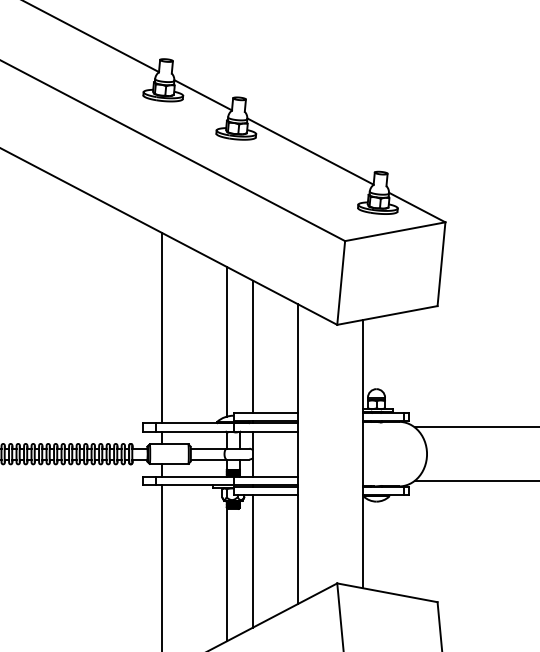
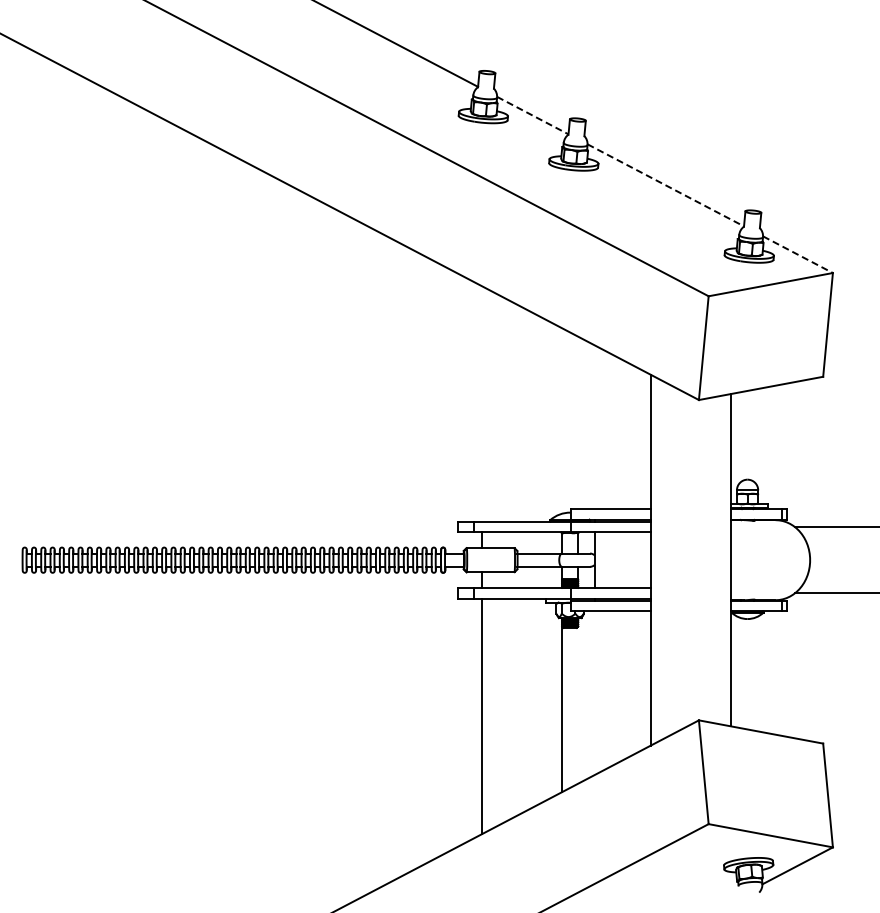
line: (203, 95) -> (533, 115), solid -> dashed
line: (311, 151) -> (666, 185), solid -> dashed
line: (417, 207) -> (798, 254), solid -> dashed
line: (162, 327) -> (482, 403), removed
line: (227, 341) -> (562, 420), removed
line: (252, 347) -> (594, 427), removed
line: (252, 561) -> (594, 693), removed

